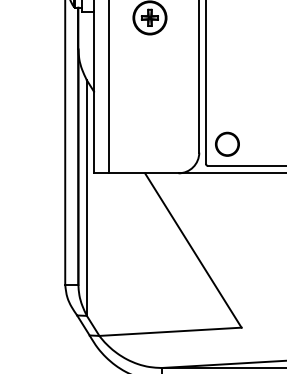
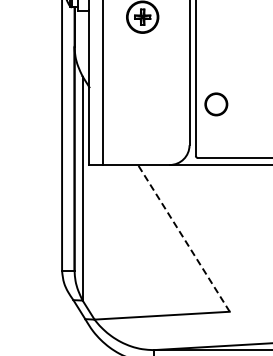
circle: (227, 144) -> (216, 104), moved
line: (192, 250) -> (183, 238), solid -> dashed

